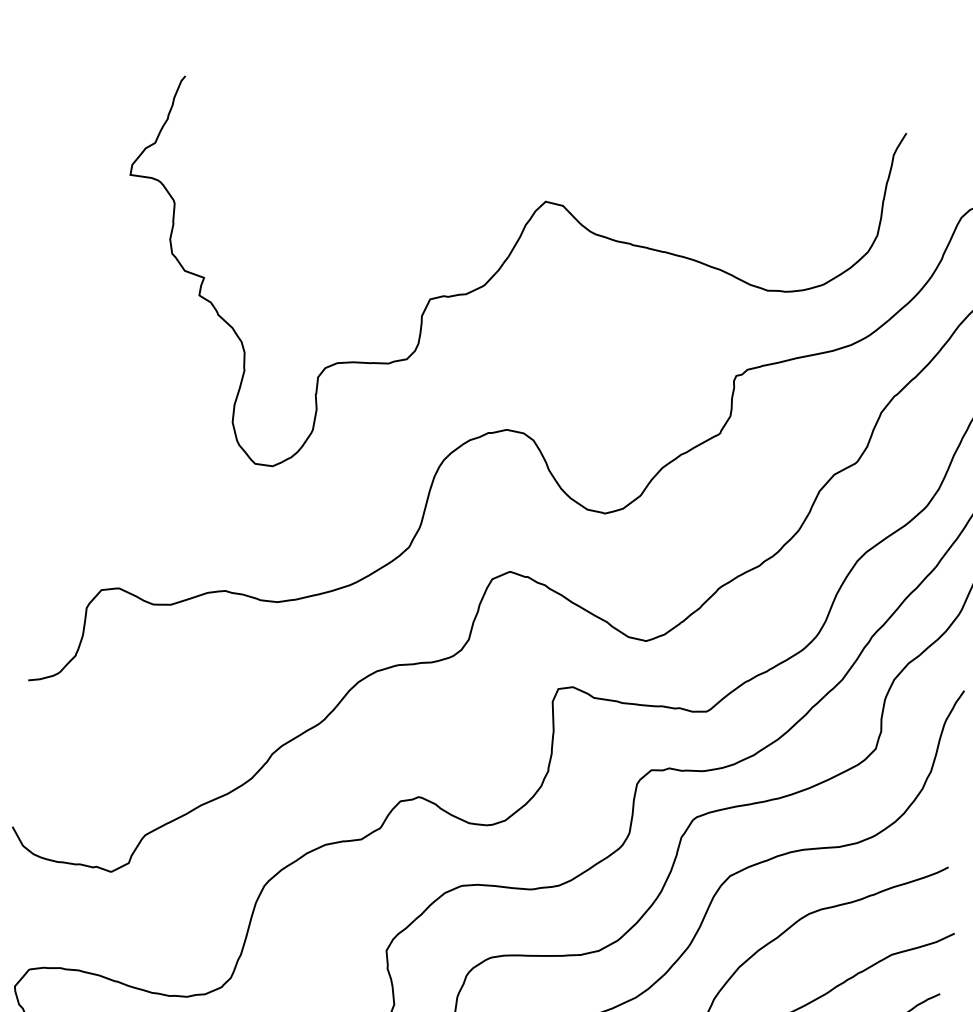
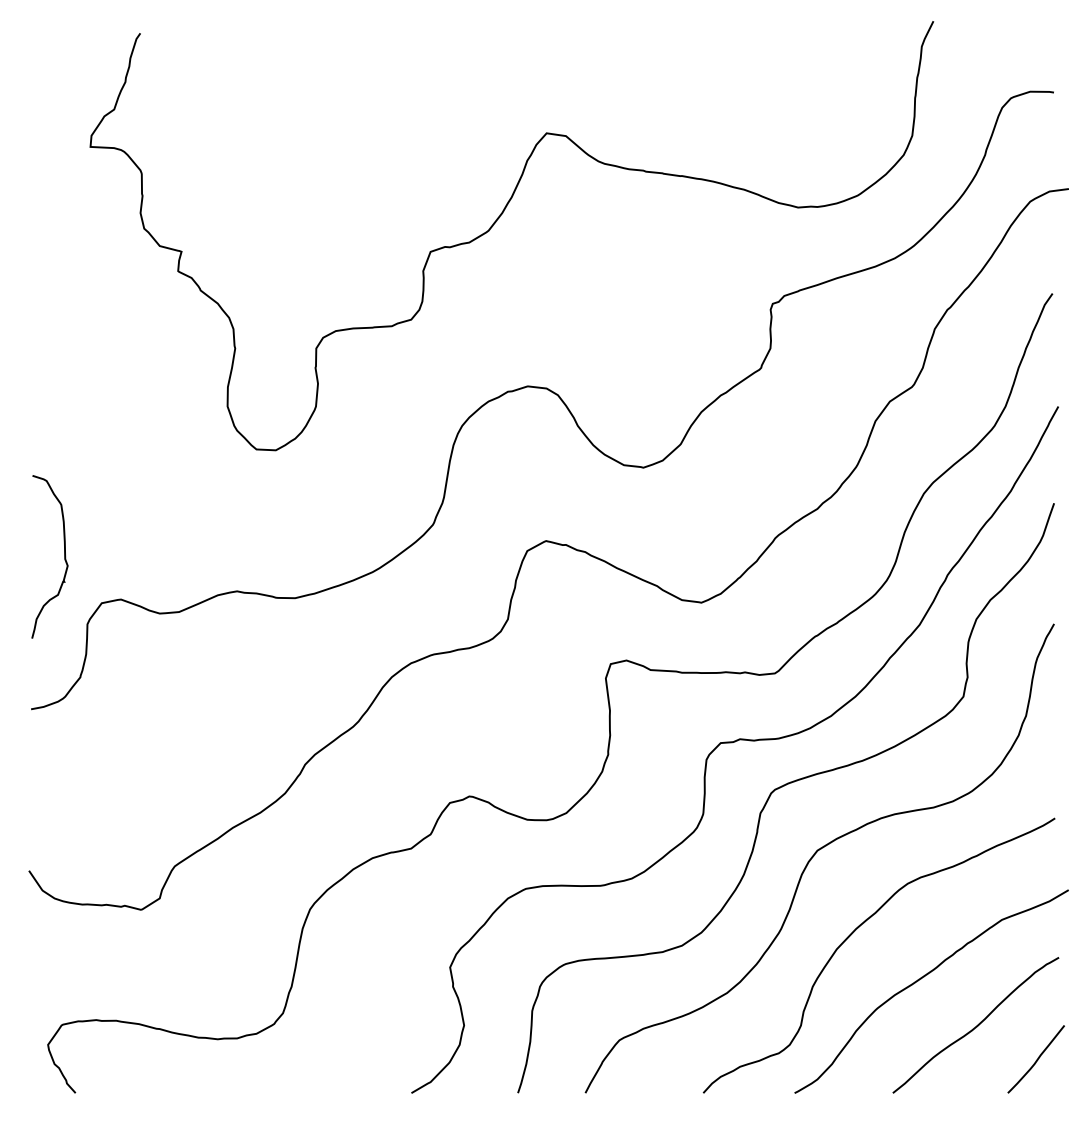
curve: (71, 544) -> (64, 556), added

